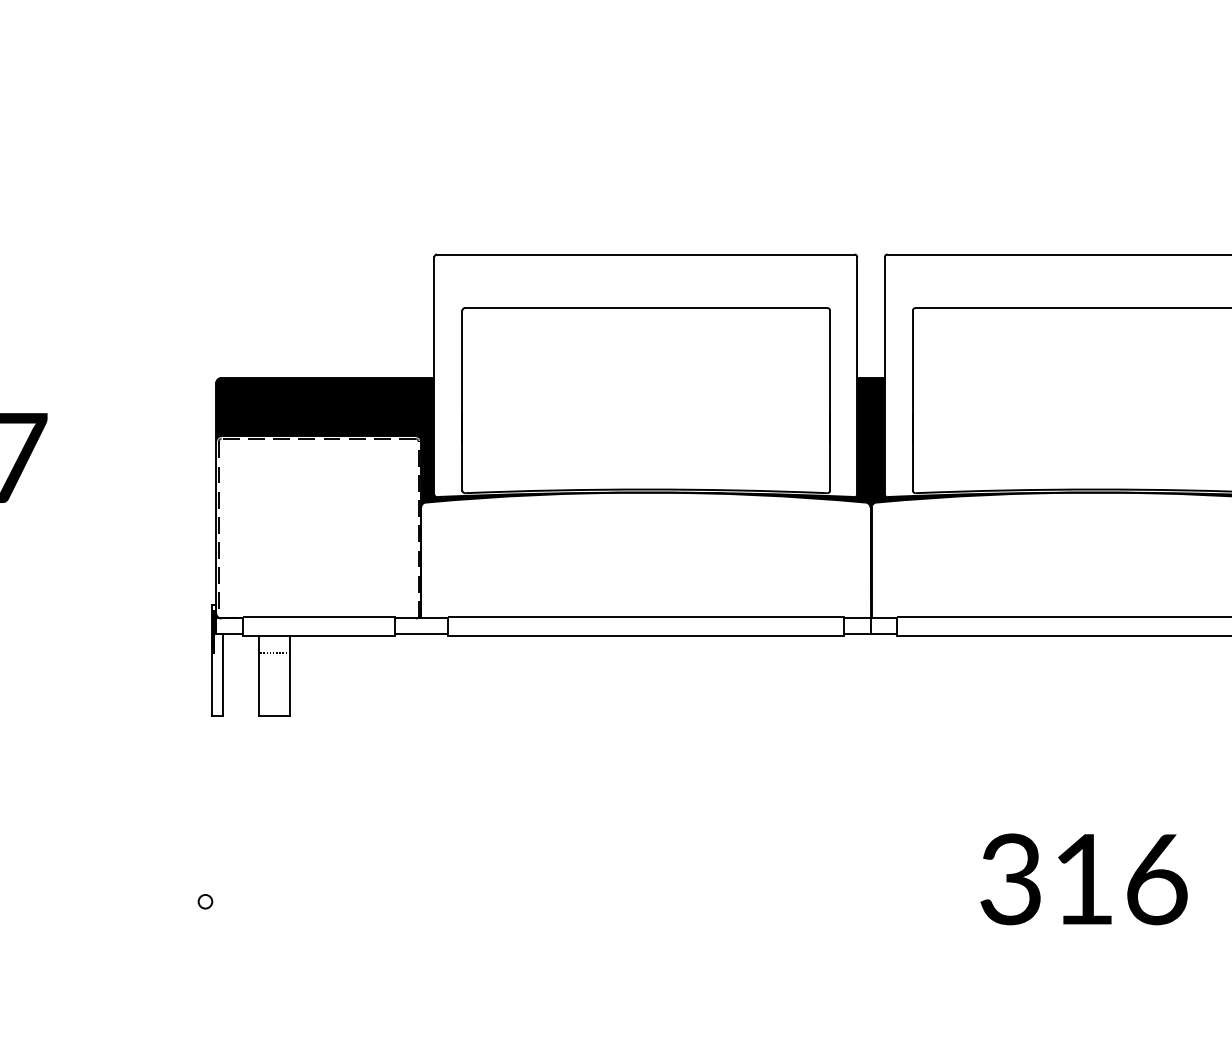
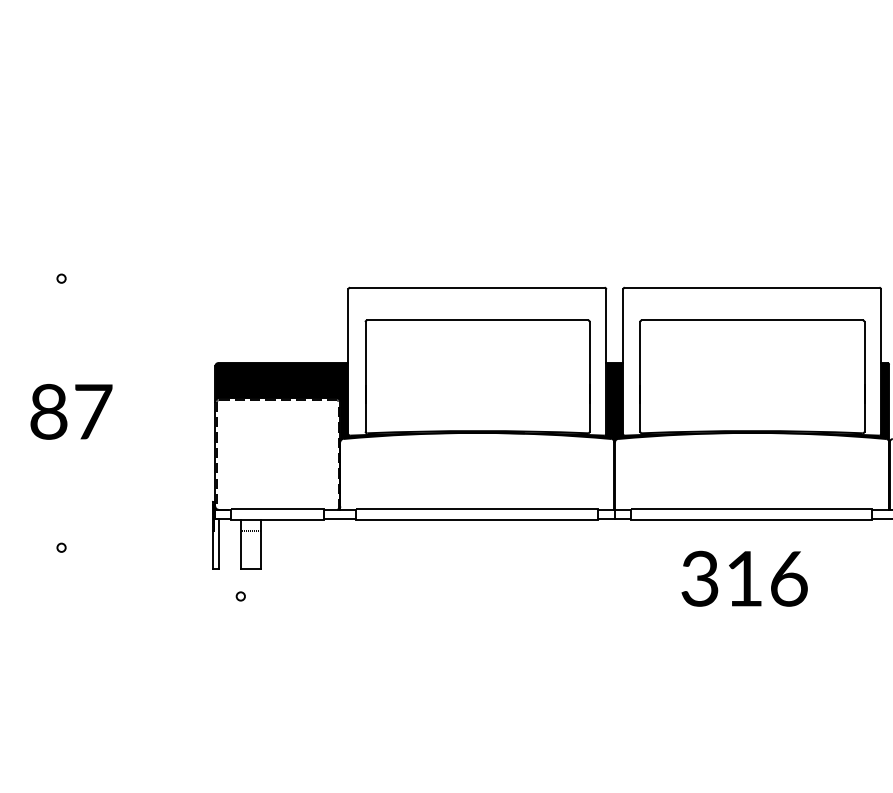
text: (1083, 878) -> (744, 578), moved
circle: (204, 901) -> (240, 596), moved

